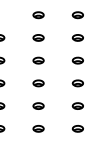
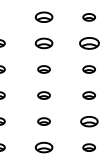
part: (38, 15) -> (43, 17), size x1.4
part: (38, 37) -> (43, 42), size x1.4
part: (77, 37) -> (88, 42), size x1.6
part: (77, 105) -> (88, 120), size x1.4
part: (38, 128) -> (43, 147), size x1.4

